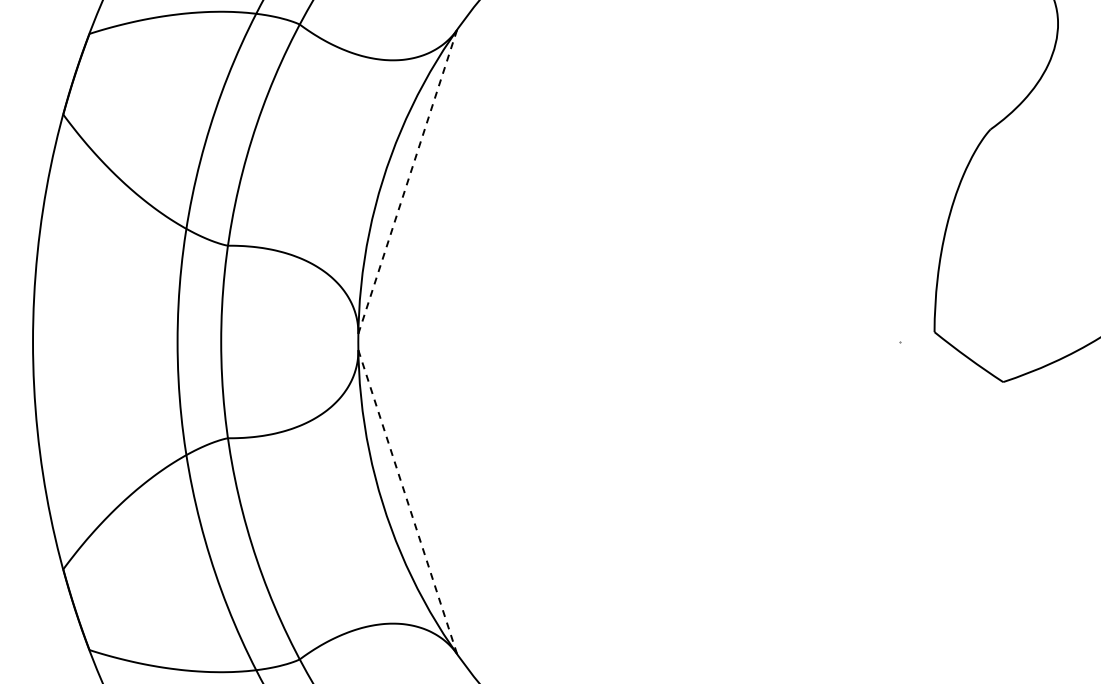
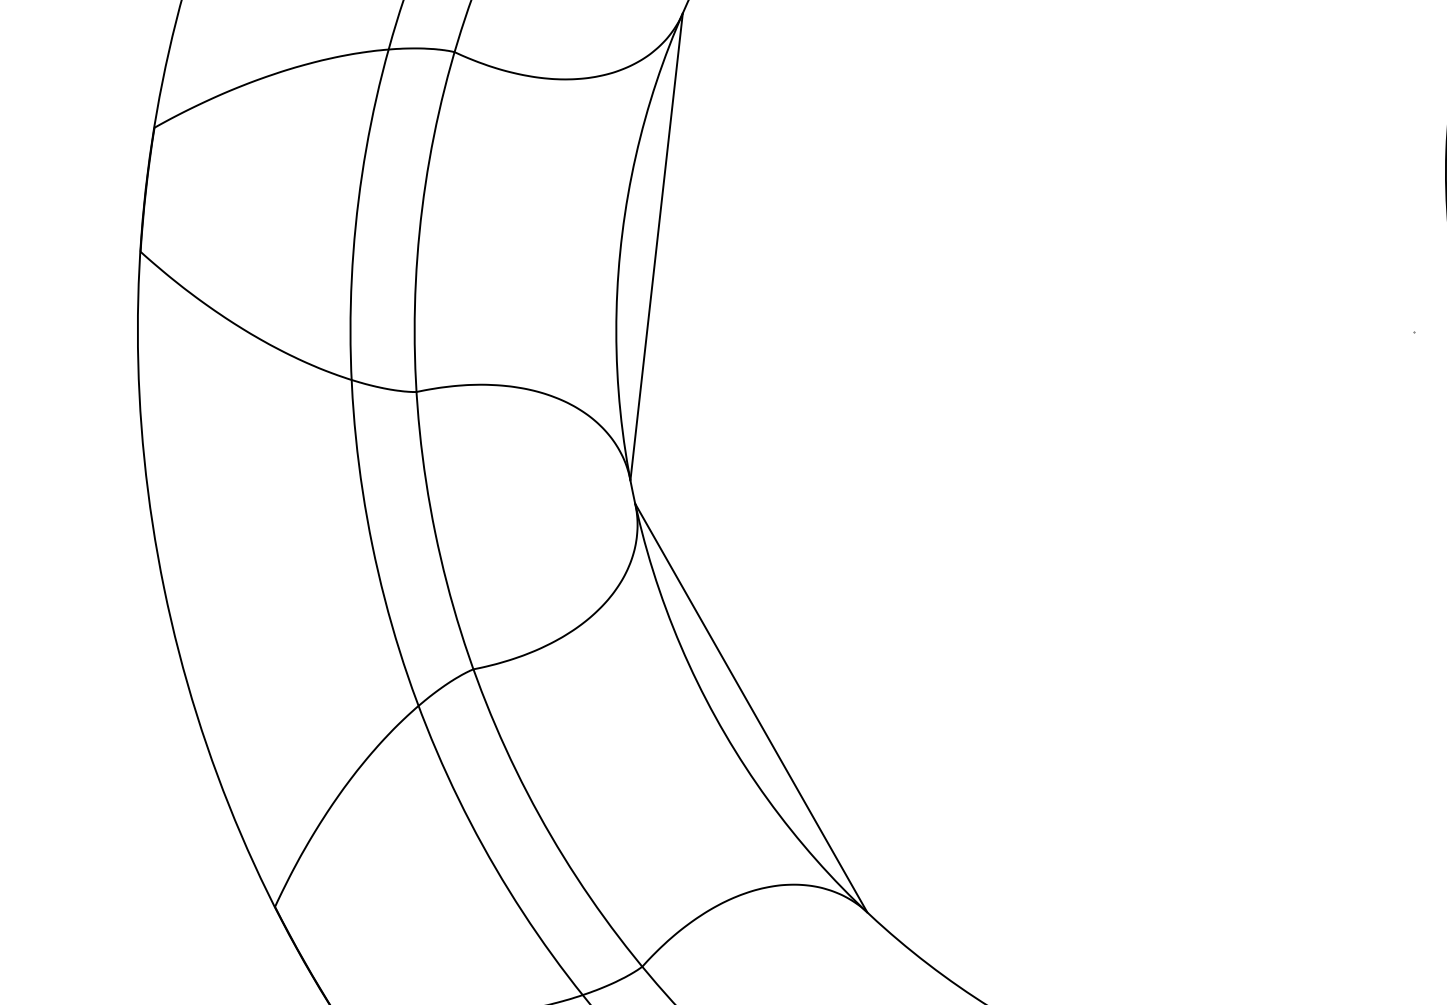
line: (407, 181) -> (656, 246), dashed -> solid
line: (407, 502) -> (751, 708), dashed -> solid

